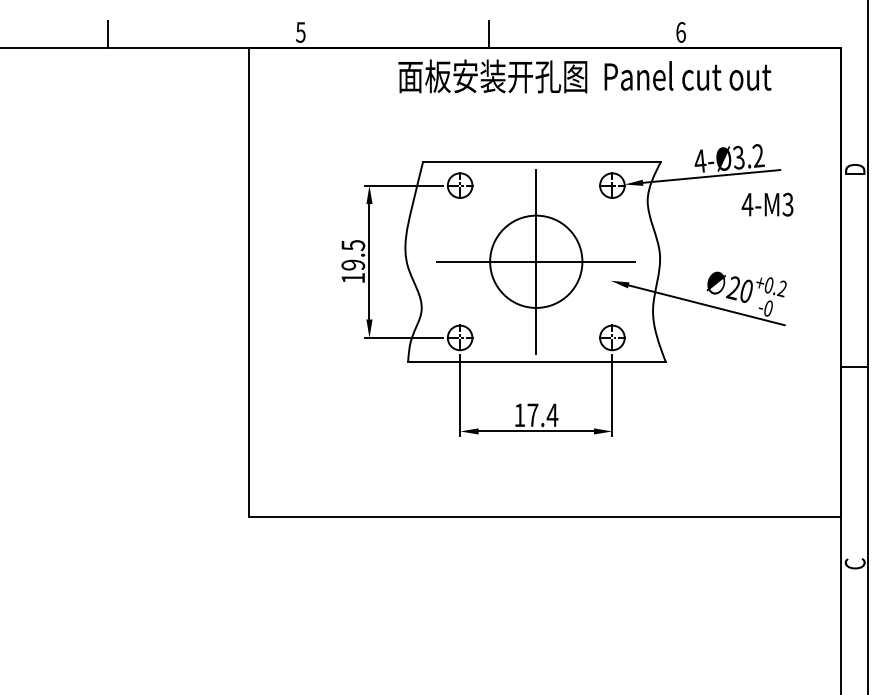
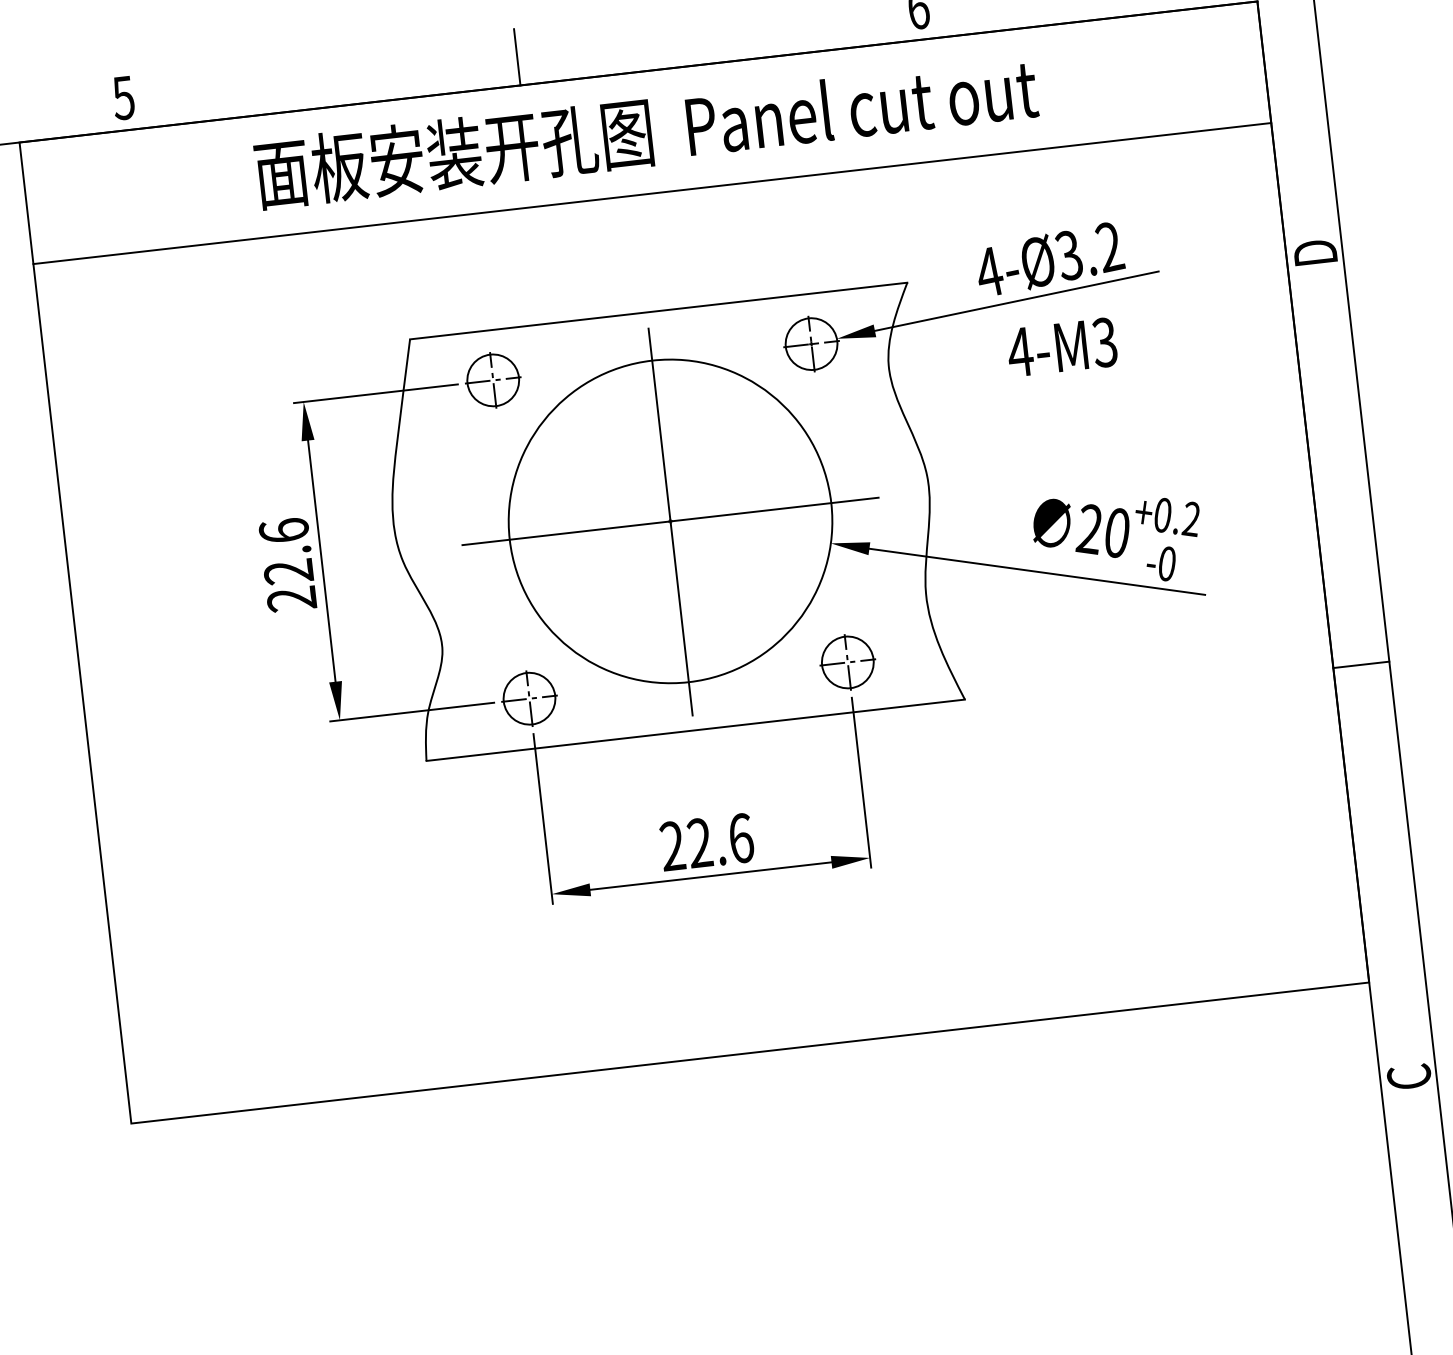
text: (584, 76) -> (645, 131), moved
line: (545, 105) -> (652, 192), added
text: (767, 204) -> (1061, 347), moved
text: (353, 261) -> (288, 564), 19.5 -> 22.6
circle: (536, 261) -> (670, 520), size x1.67
text: (536, 415) -> (707, 842), 17.4 -> 22.6

